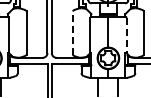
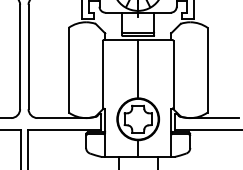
line: (72, 33) -> (68, 71), dashed -> solid
line: (126, 35) -> (173, 74), dashed -> solid

